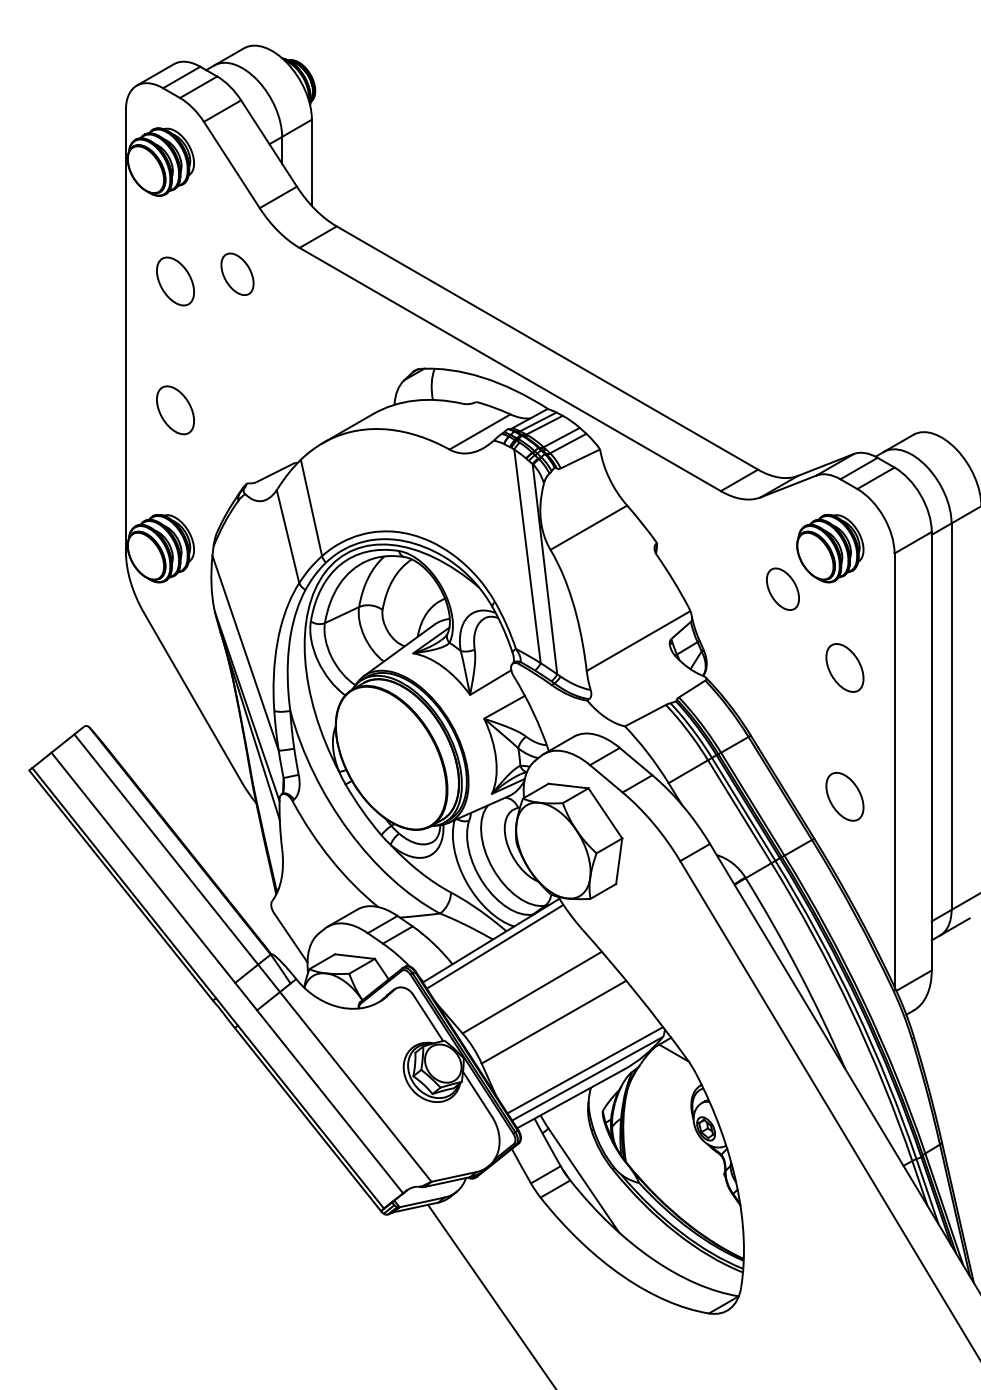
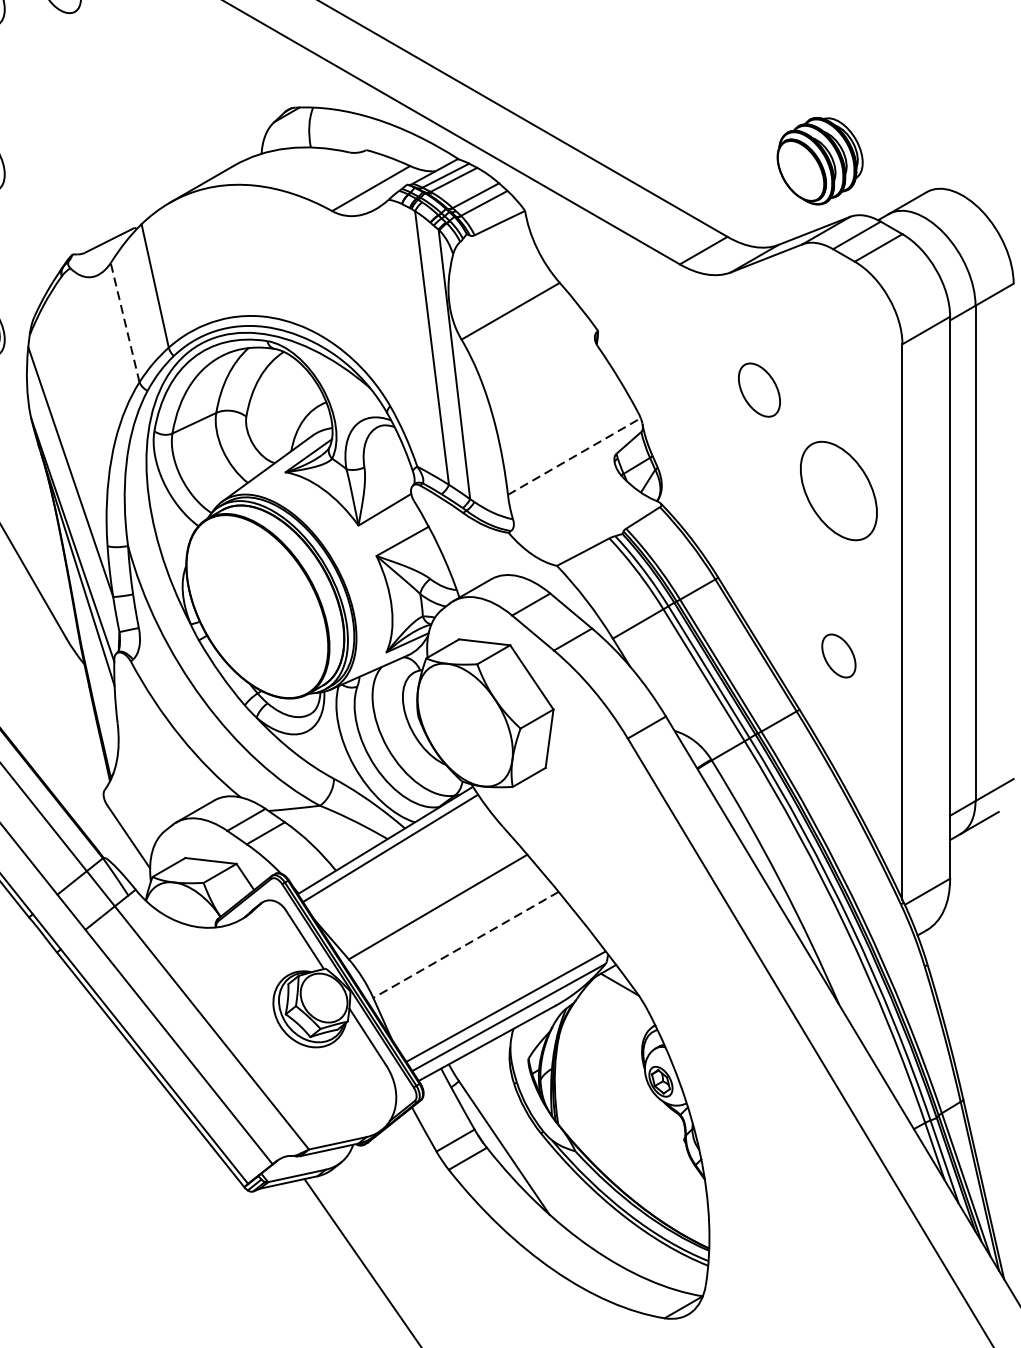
line: (288, 536) -> (125, 322), solid -> dashed
part: (830, 548) -> (820, 161), moved
line: (638, 641) -> (574, 457), solid -> dashed
part: (844, 667) -> (838, 490), size x1.6
part: (844, 796) -> (838, 655), size x0.7
line: (553, 1022) -> (465, 945), solid -> dashed

